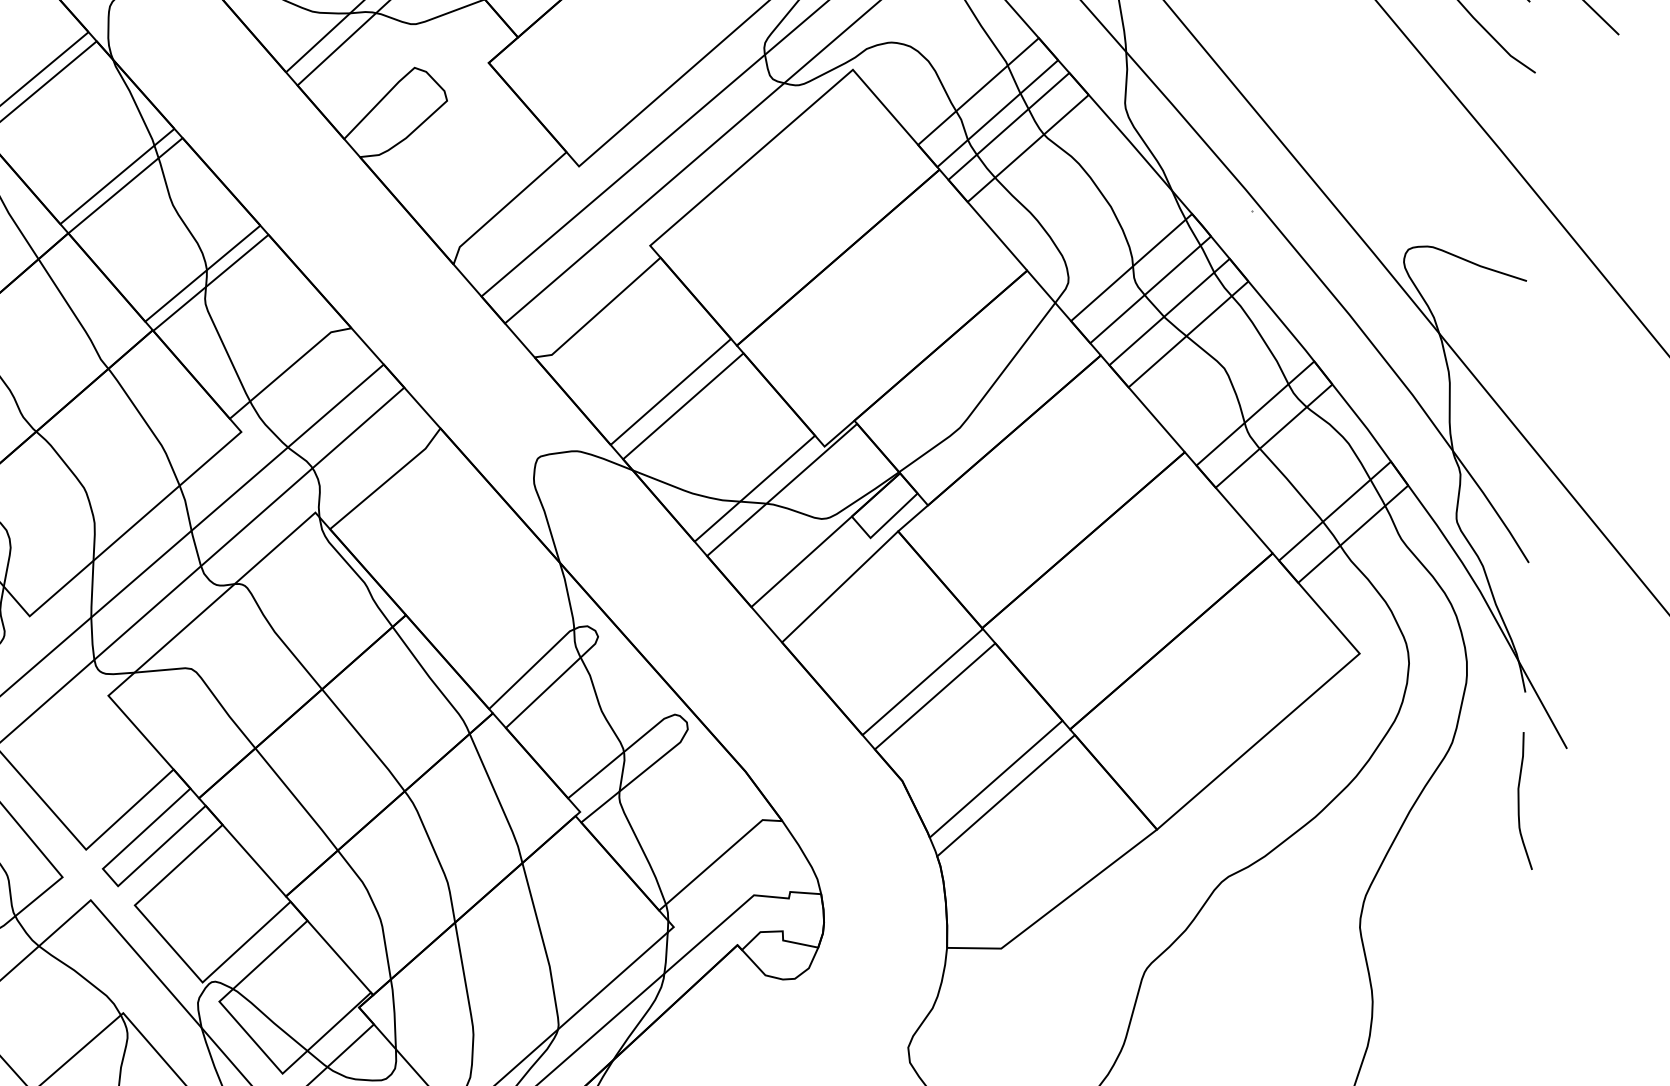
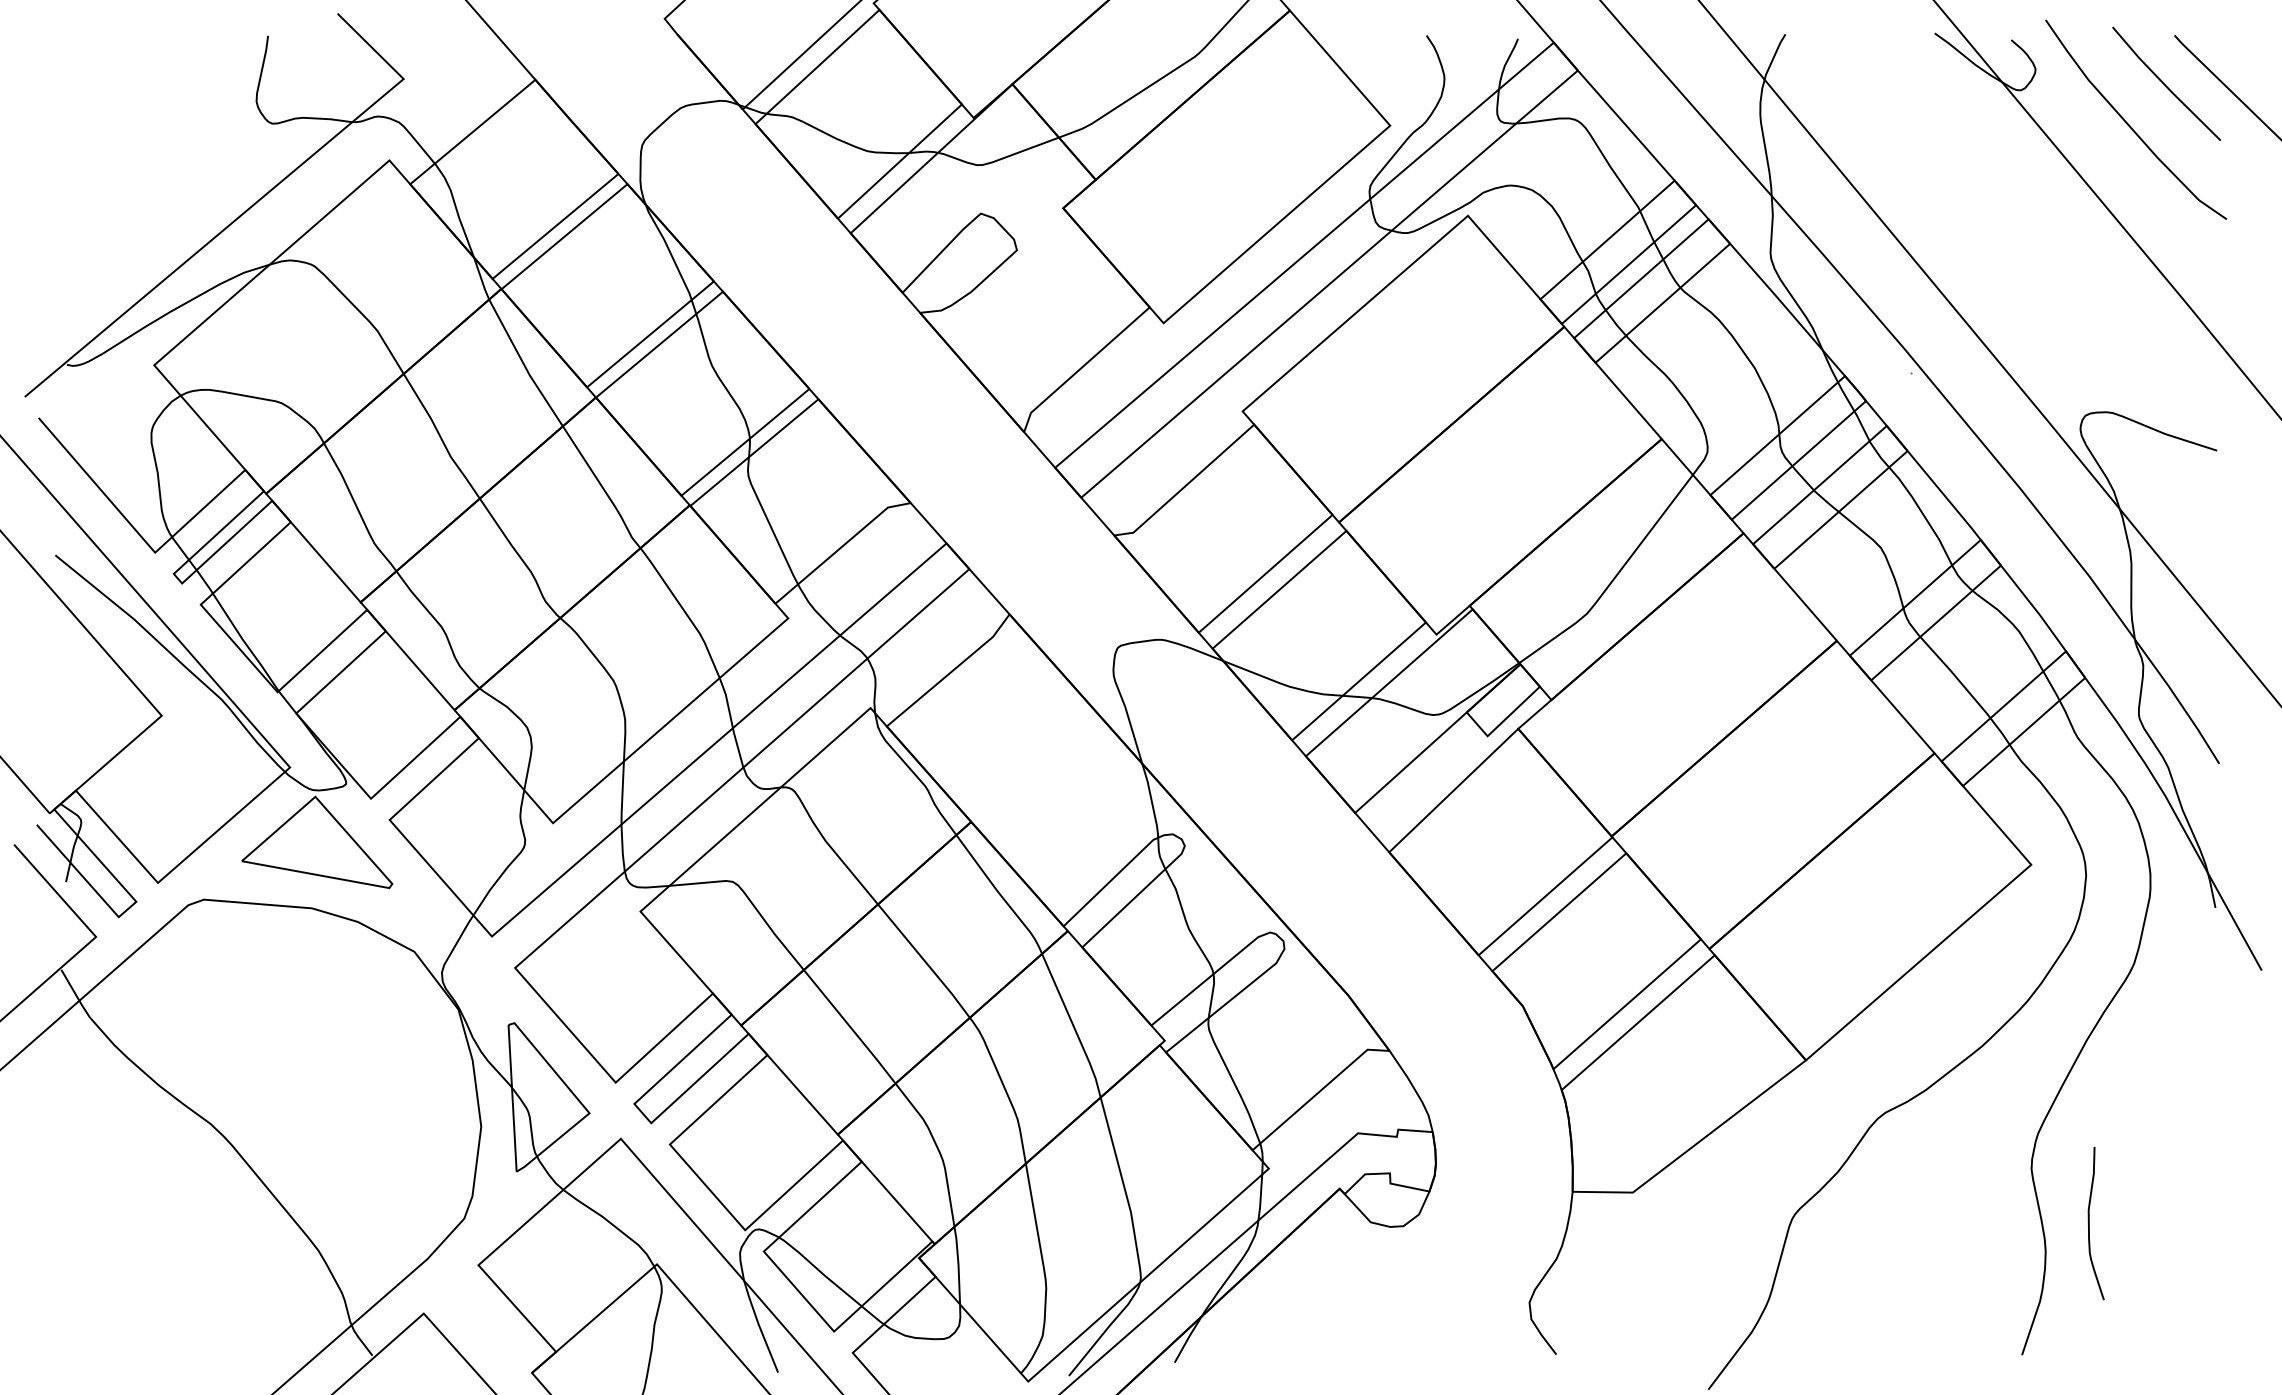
curve: (1519, 800) -> (2089, 1223), moved

